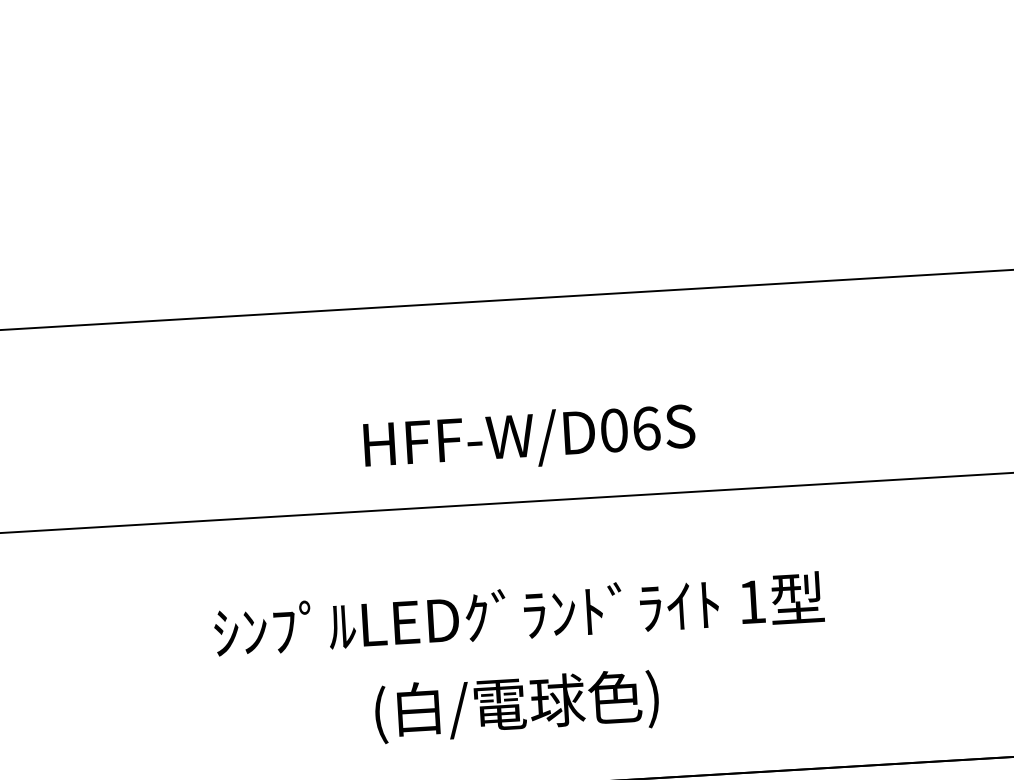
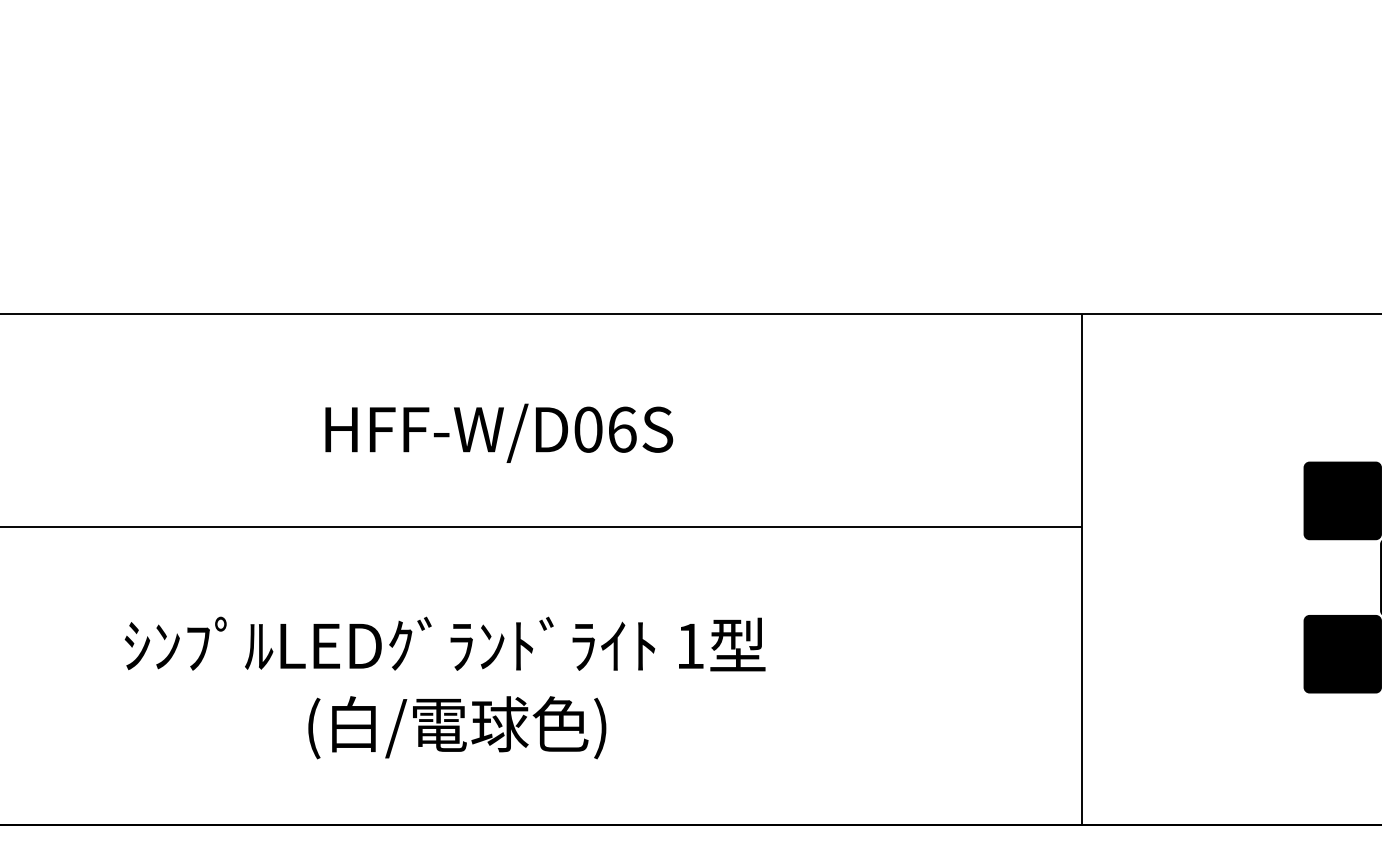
text: (529, 438) -> (499, 432), moved
text: (518, 613) -> (444, 643), moved
text: (517, 706) -> (457, 727), moved

